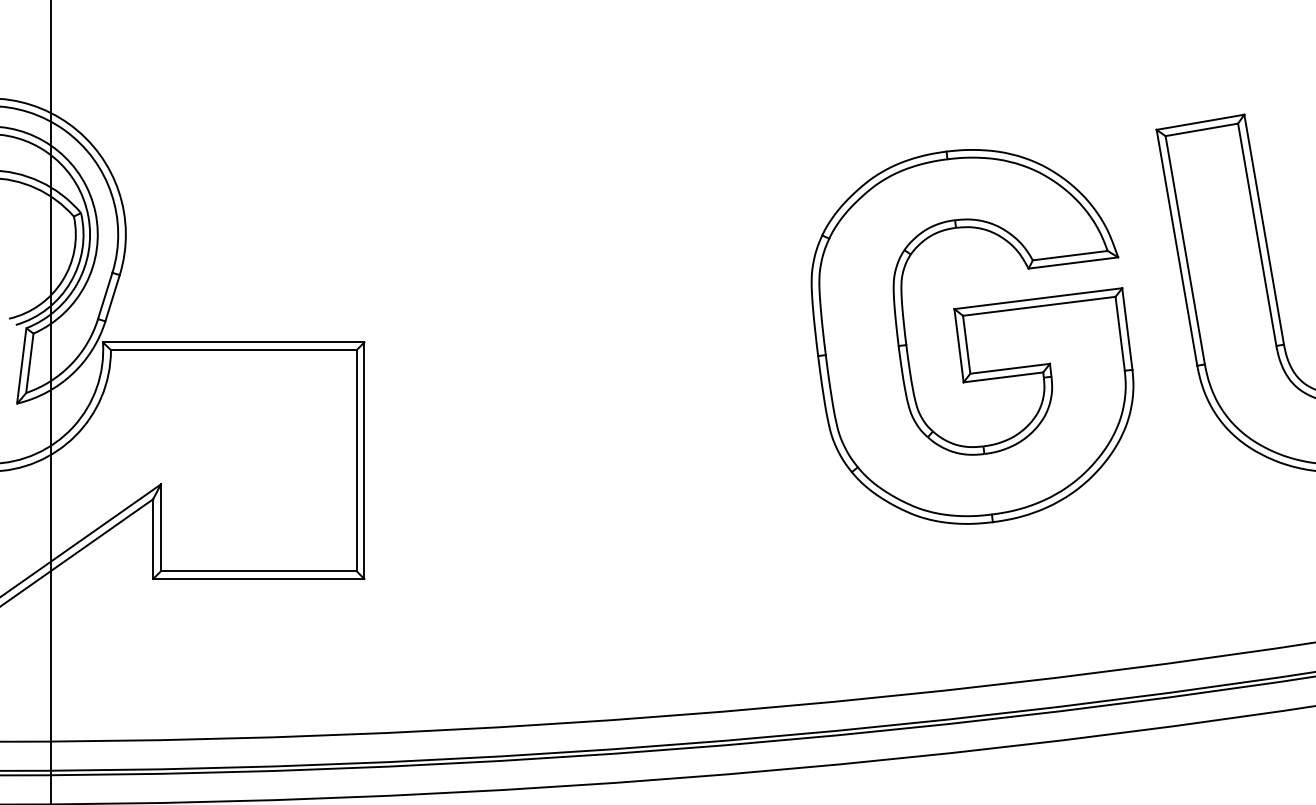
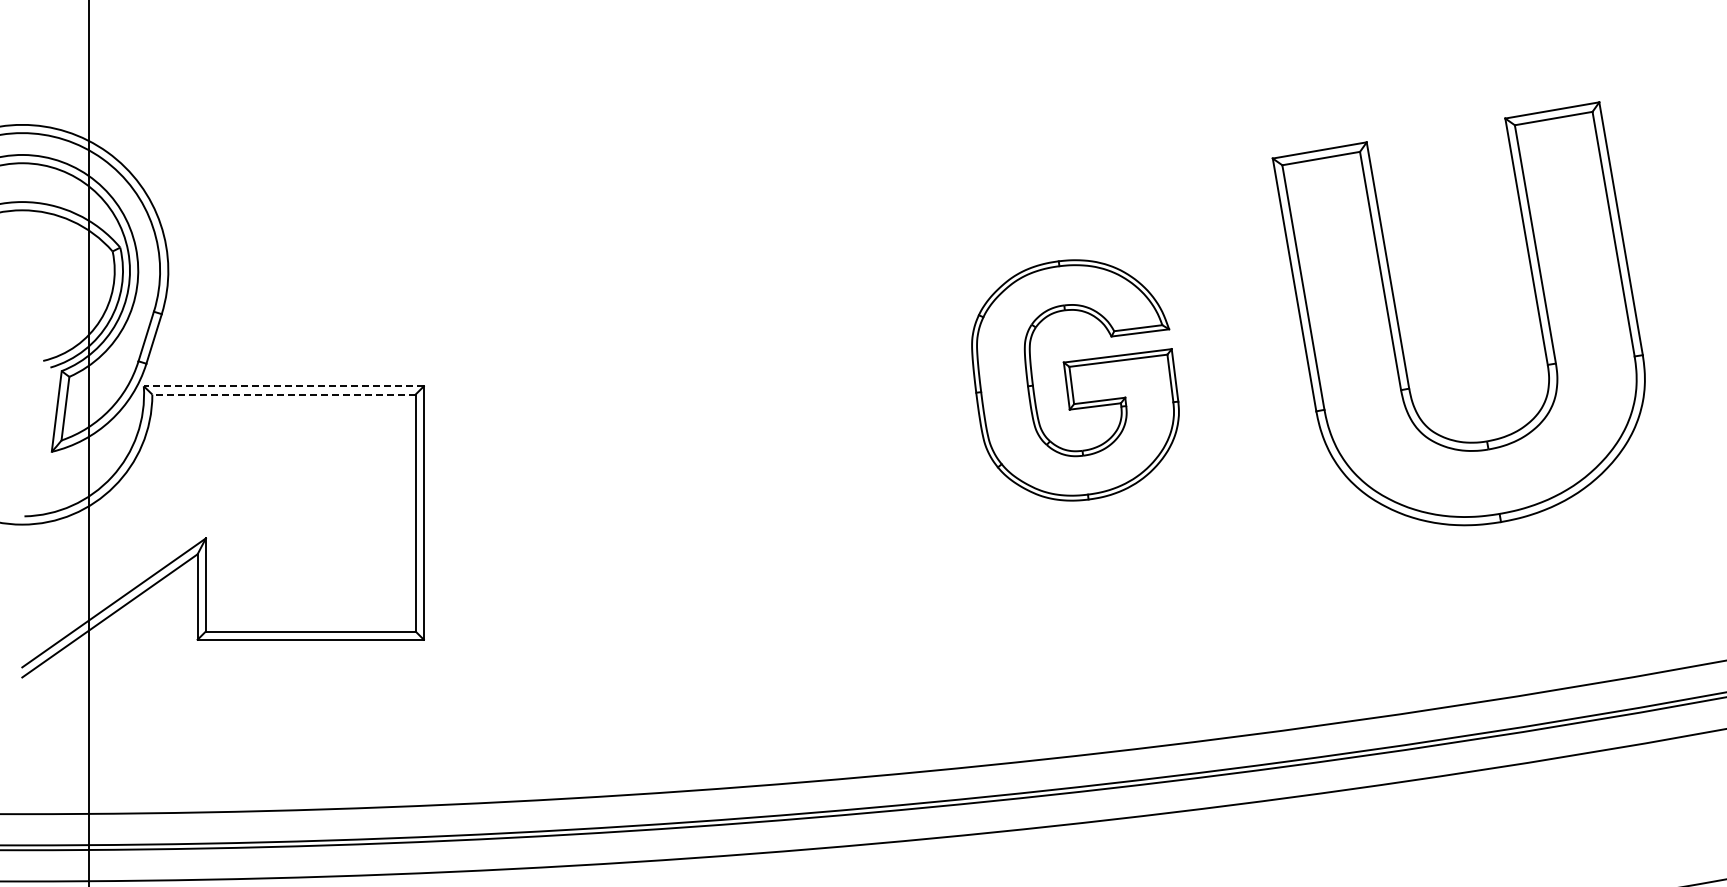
part: (972, 337) -> (1075, 380), size x0.6
line: (233, 342) -> (283, 386), solid -> dashed
line: (233, 350) -> (283, 394), solid -> dashed

